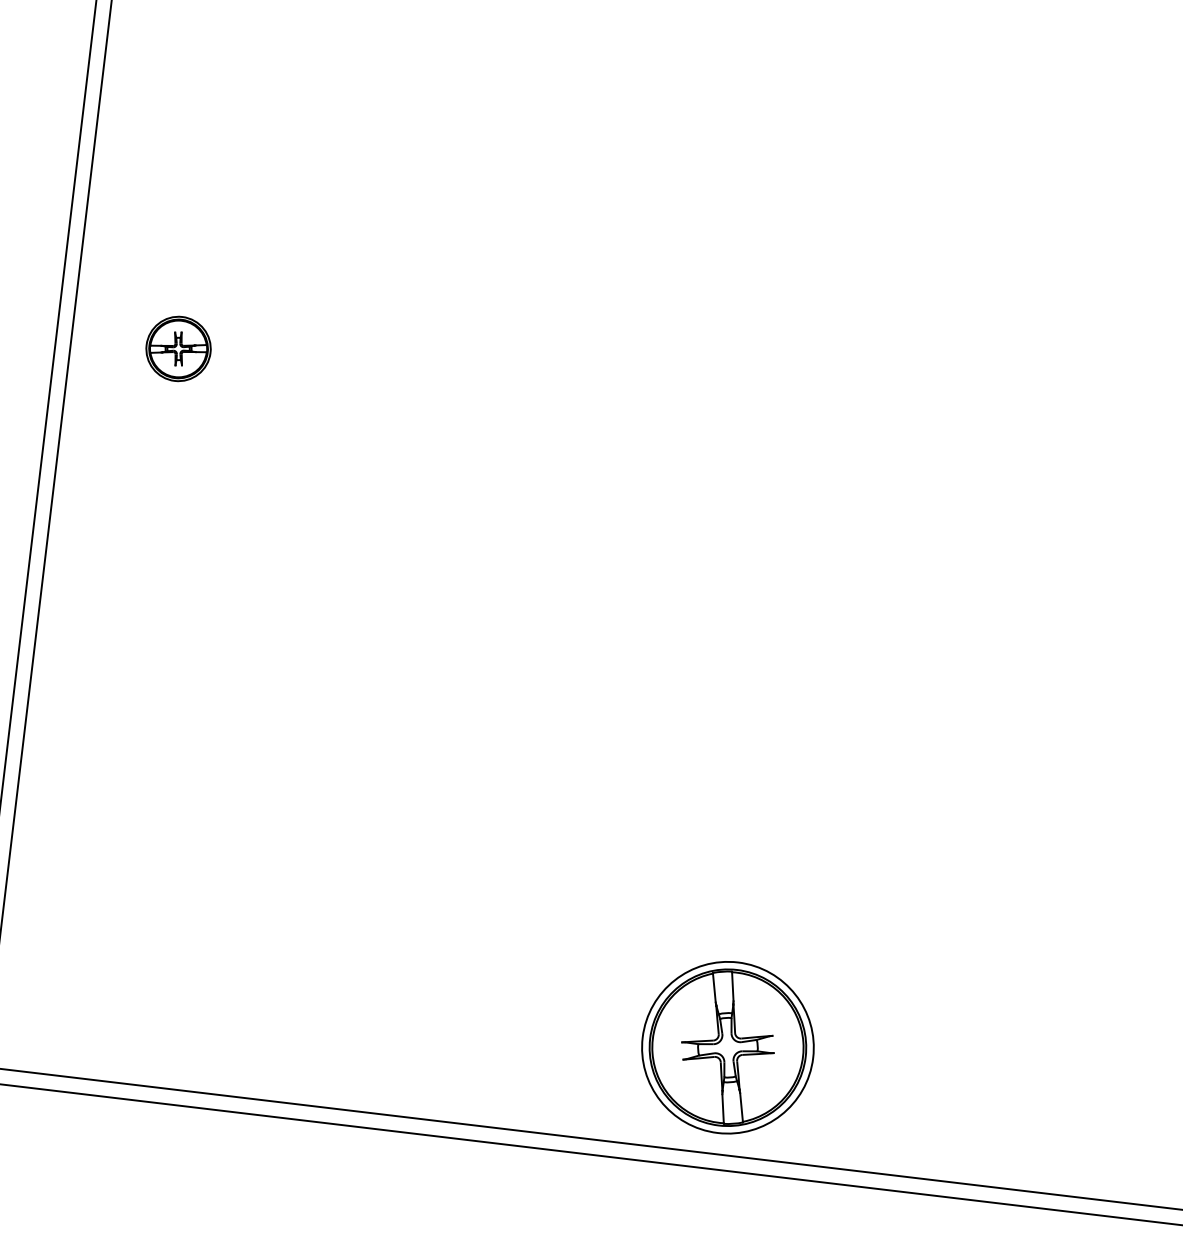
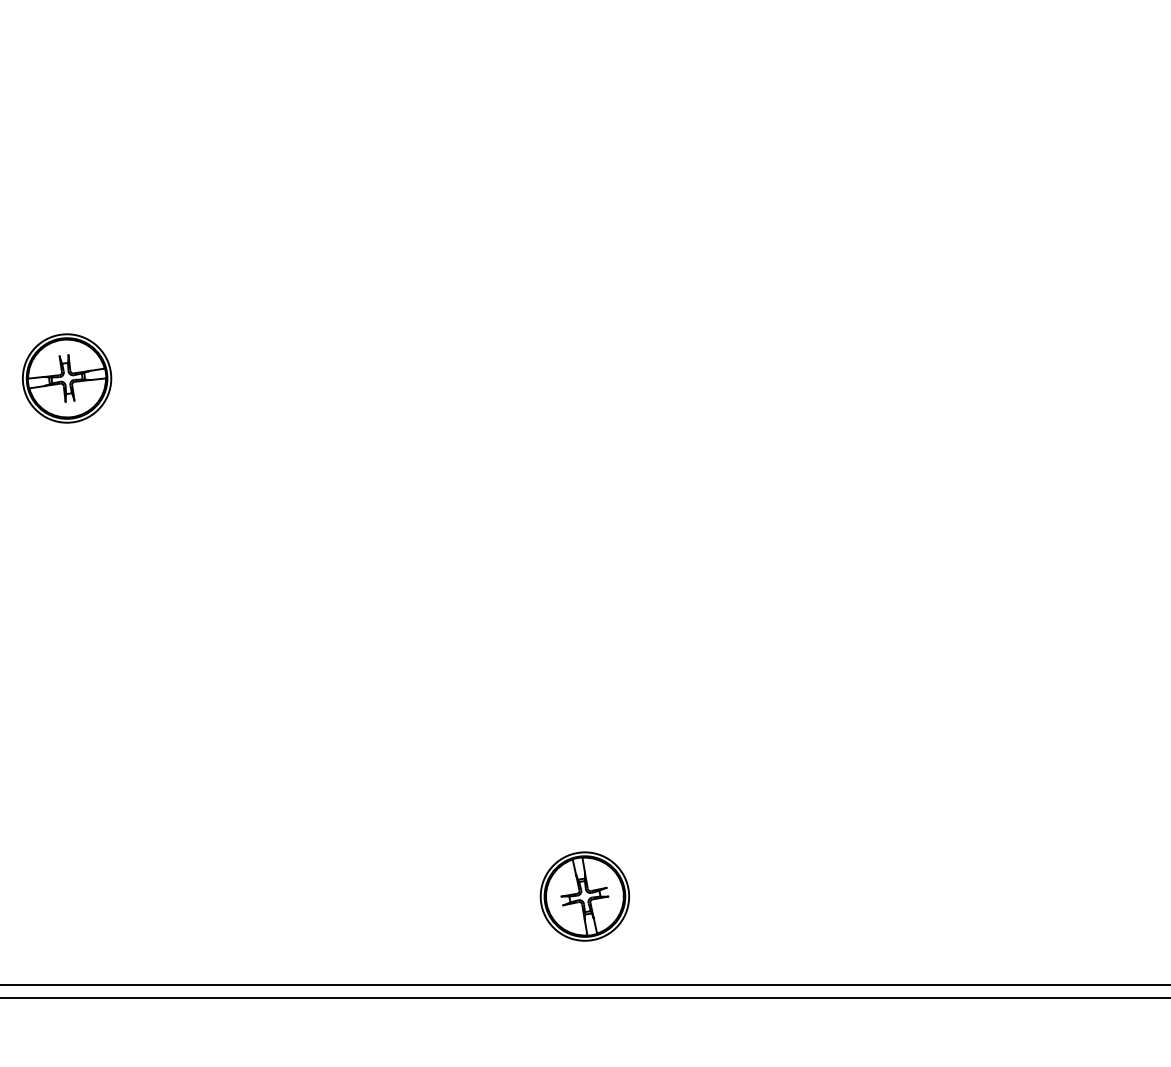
part: (178, 348) -> (67, 378), size x1.67
part: (727, 1047) -> (584, 896), size x0.62

